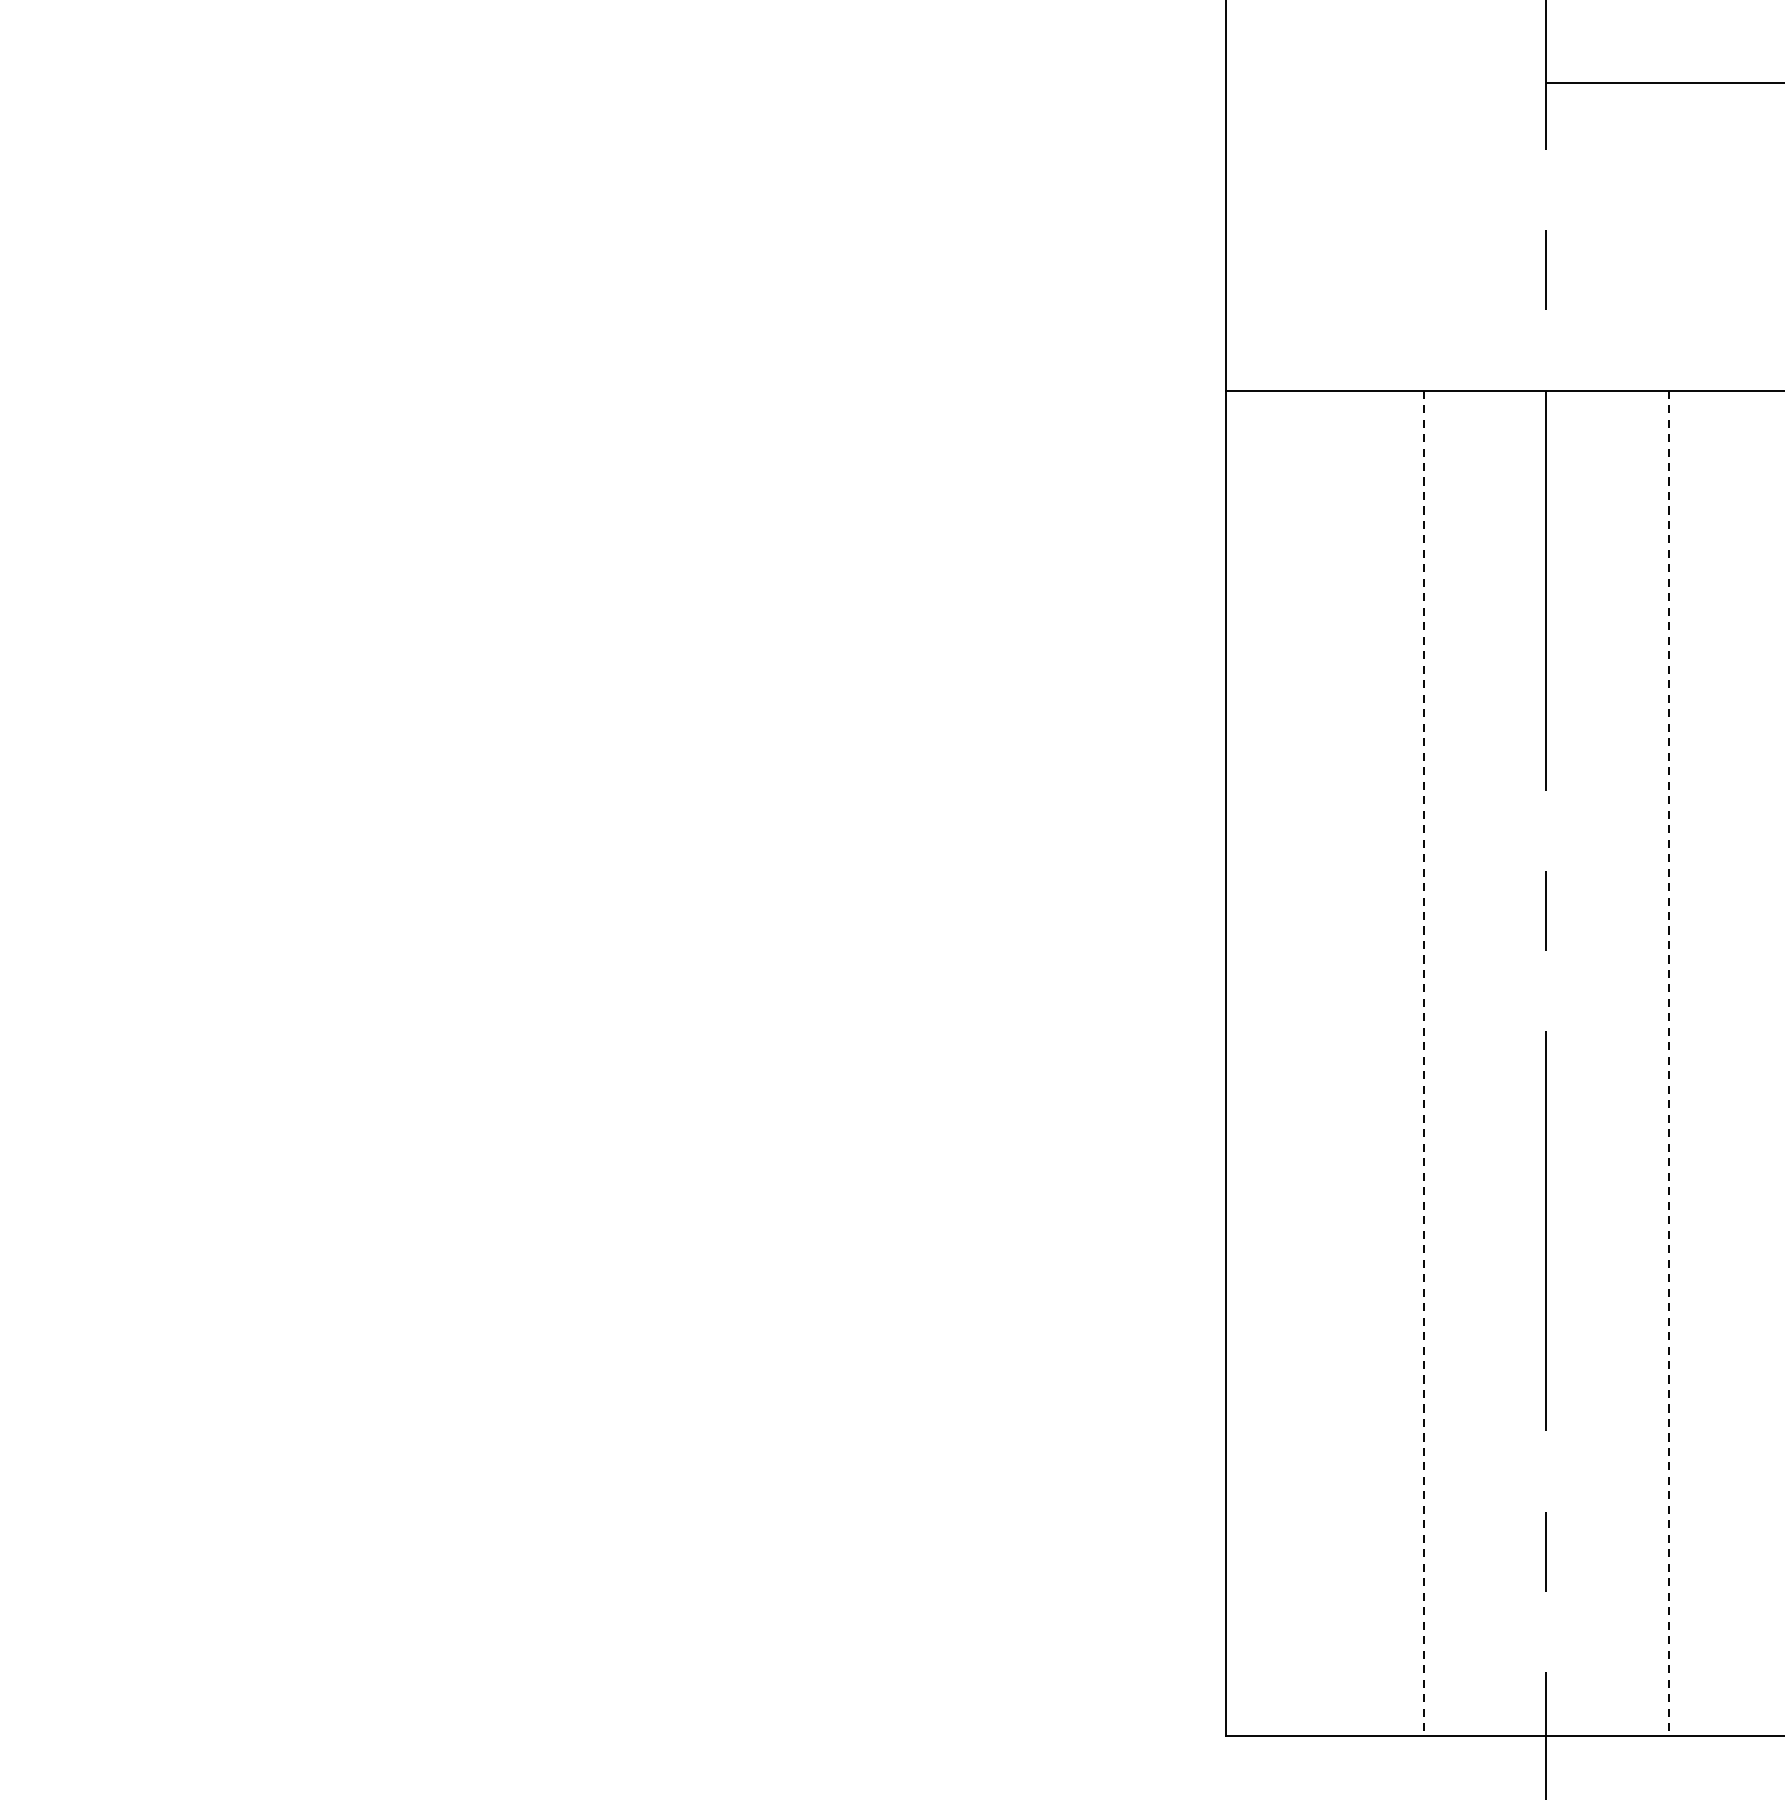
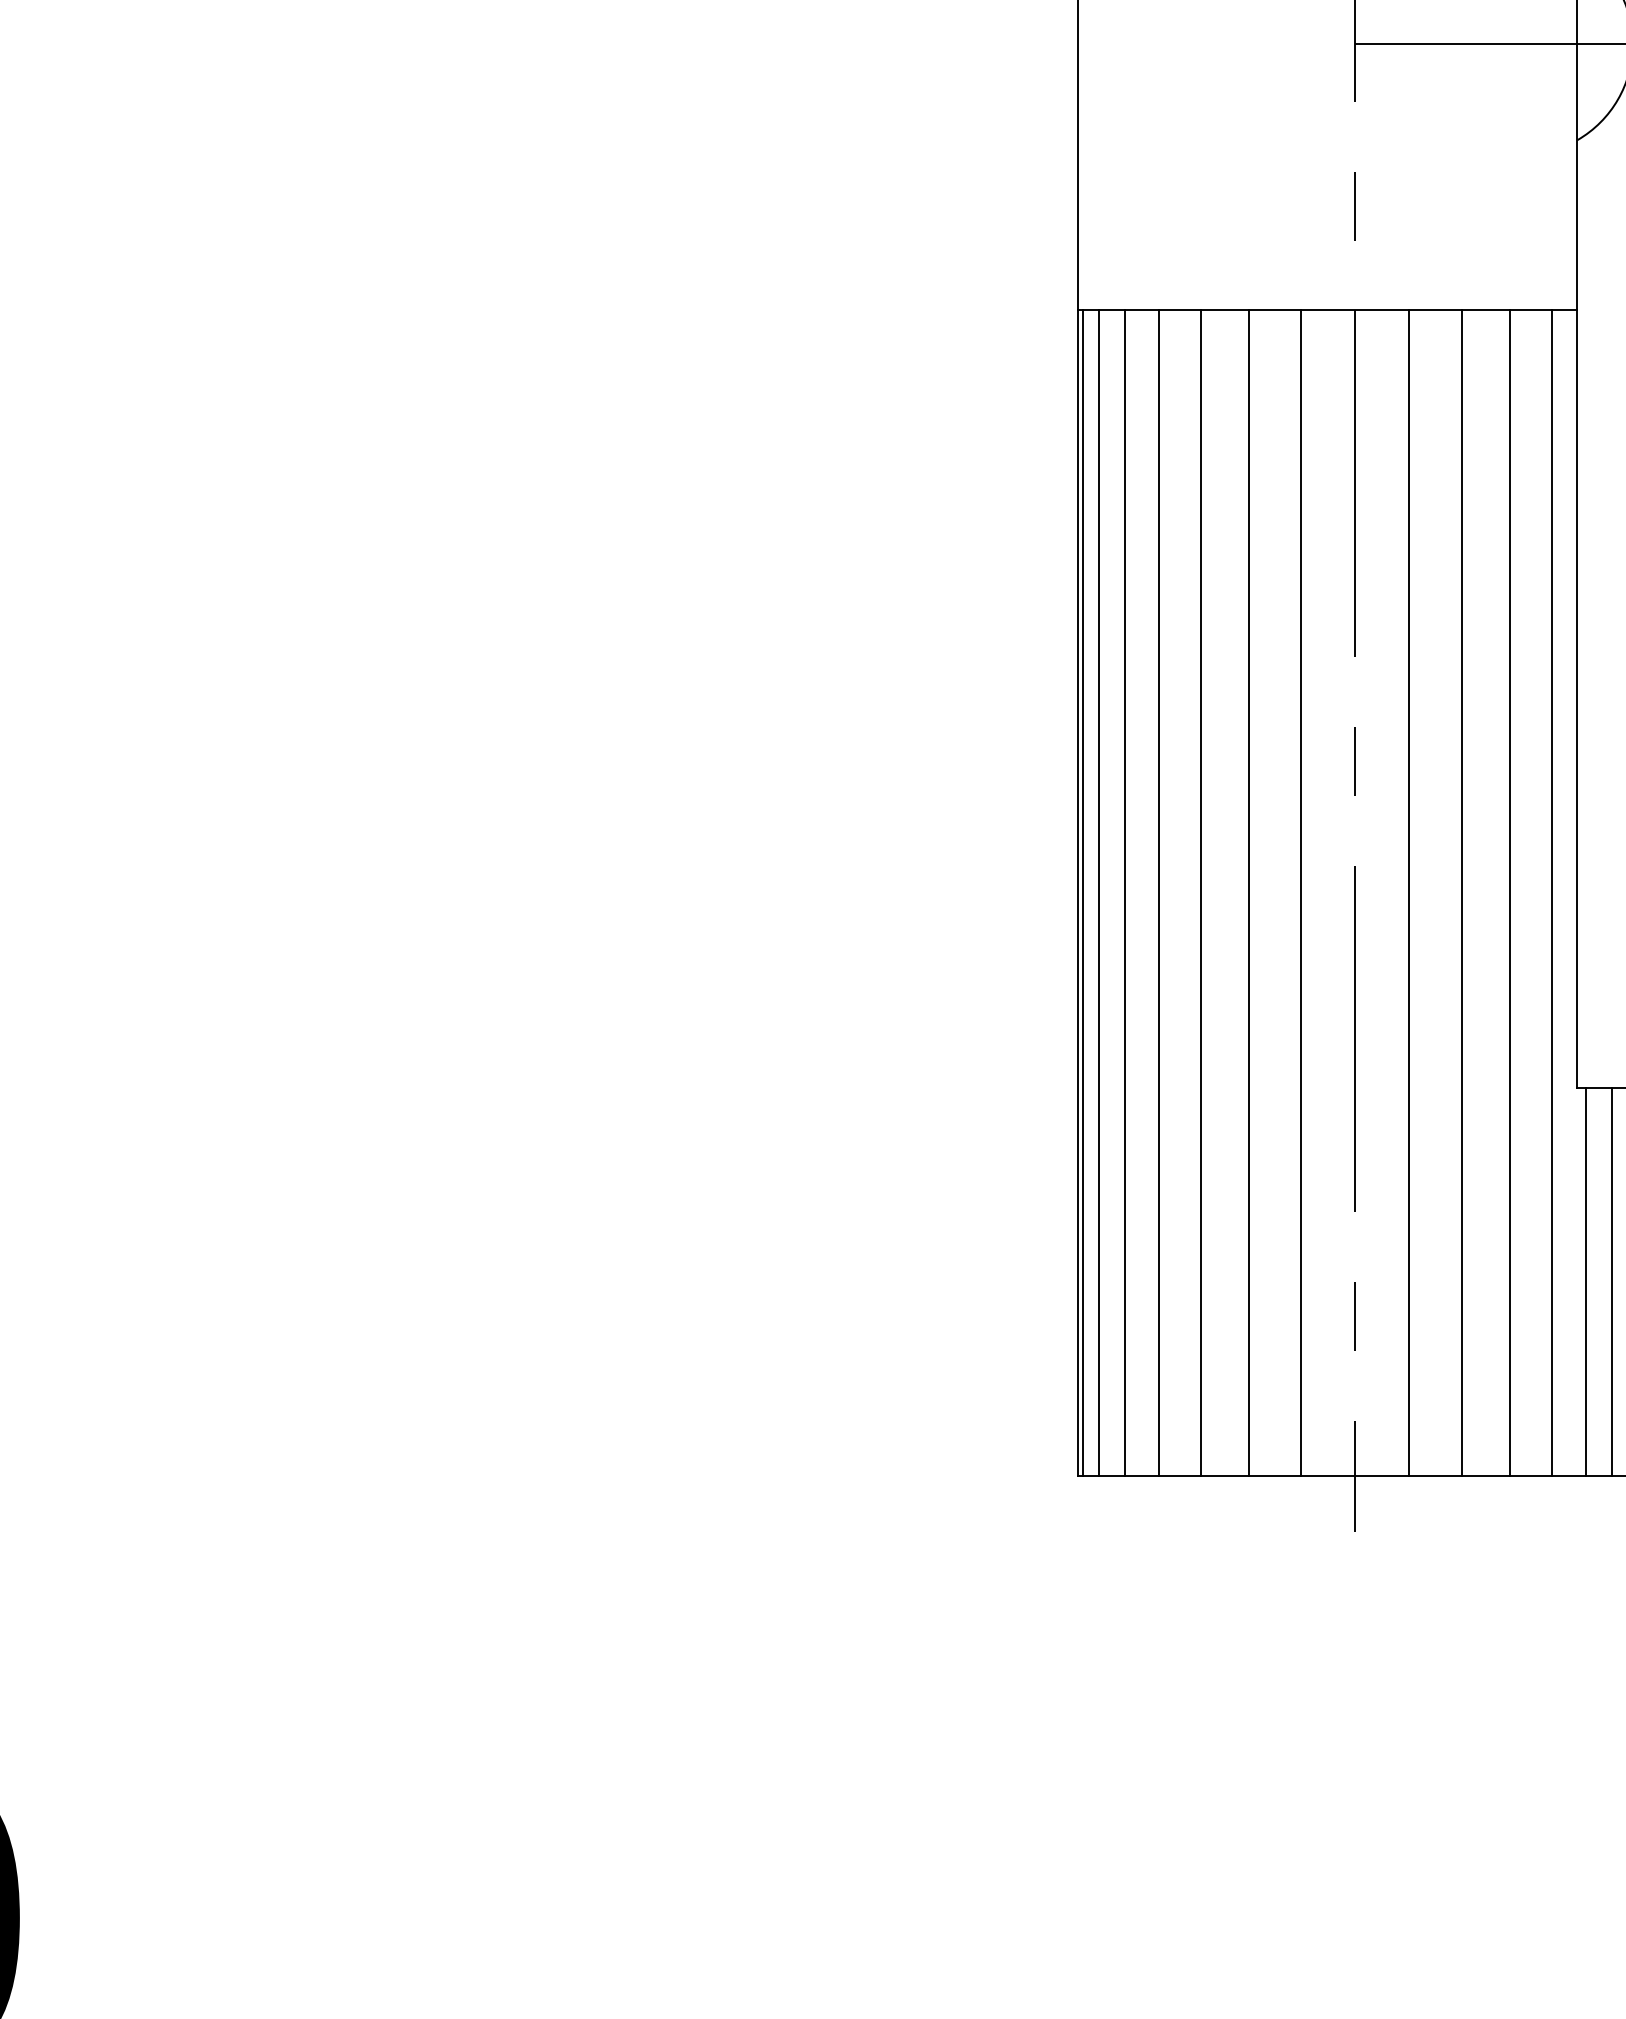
line: (1232, 1063) -> (1083, 893), added
line: (1250, 1063) -> (1099, 893), added
line: (1279, 1063) -> (1124, 893), added
line: (1320, 1063) -> (1159, 893), added
line: (1368, 1063) -> (1201, 893), added
line: (1424, 1063) -> (1249, 893), dashed -> solid
line: (1484, 1063) -> (1301, 893), added
line: (1608, 1063) -> (1409, 893), added
line: (1668, 1063) -> (1461, 893), dashed -> solid
line: (1724, 1063) -> (1509, 893), added
line: (1772, 1063) -> (1551, 893), added

